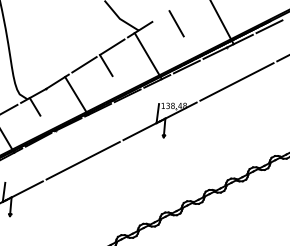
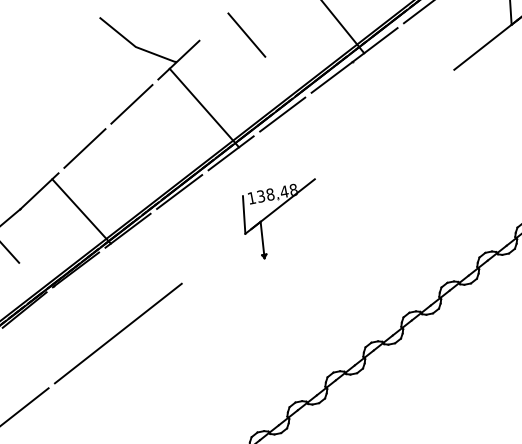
line: (105, 65) -> (125, 142), removed
line: (236, 81) -> (383, 123), removed
line: (141, 130) -> (219, 253), removed

